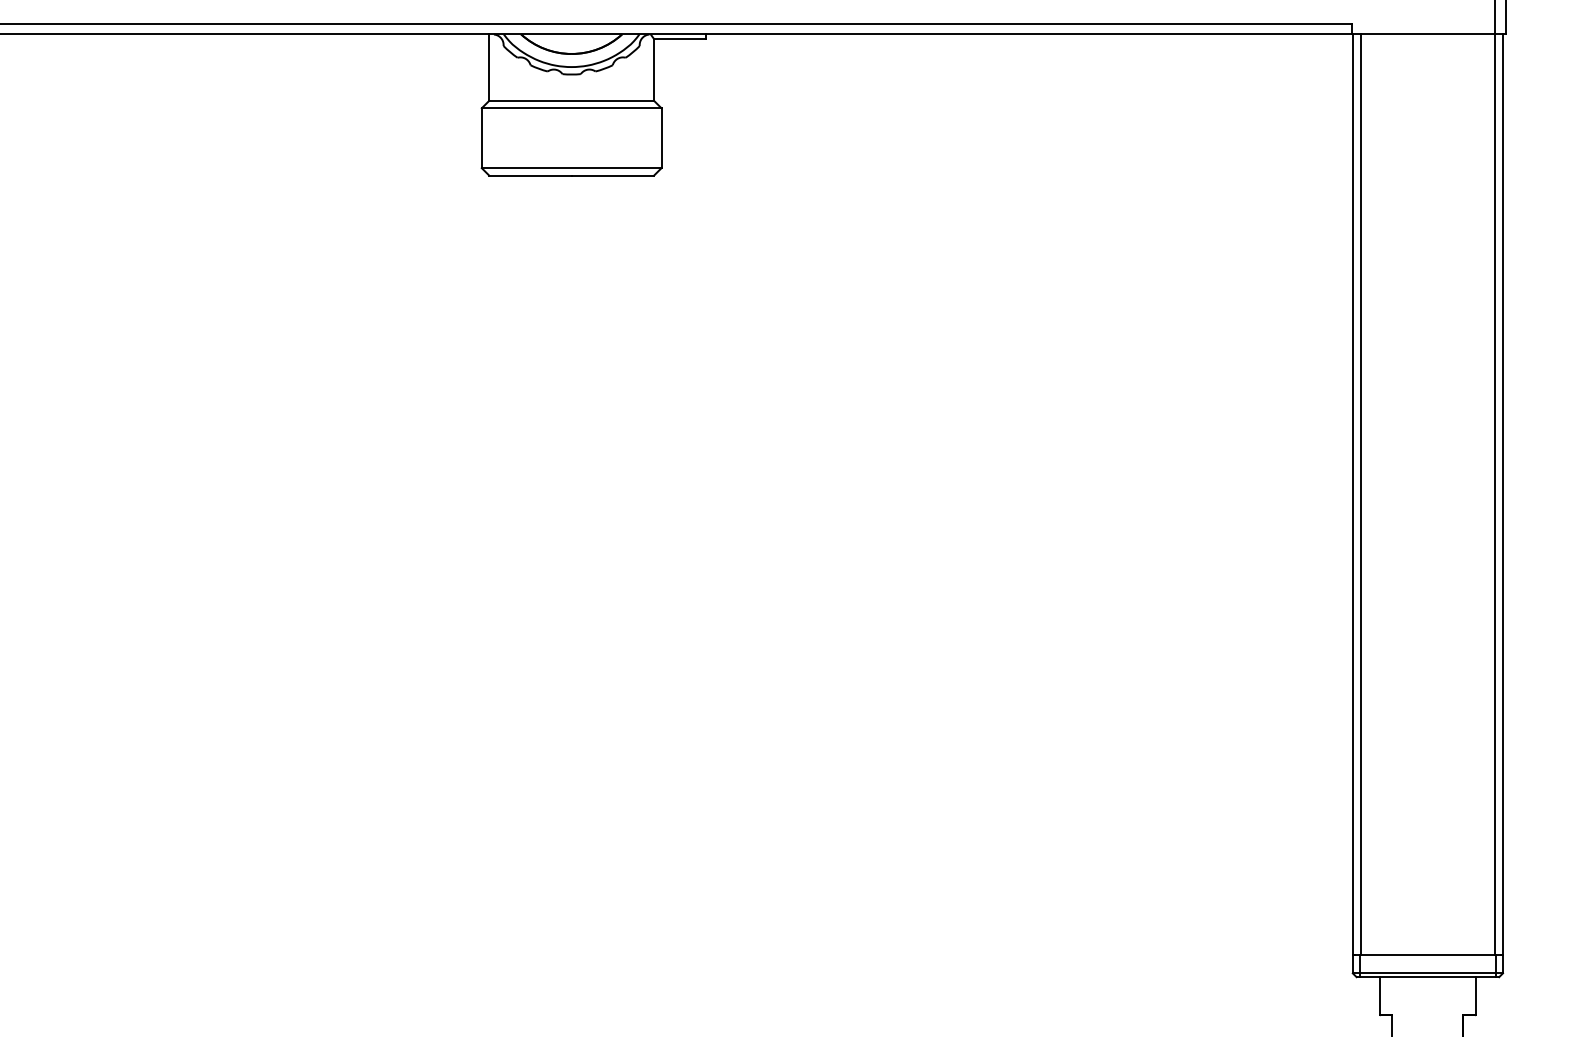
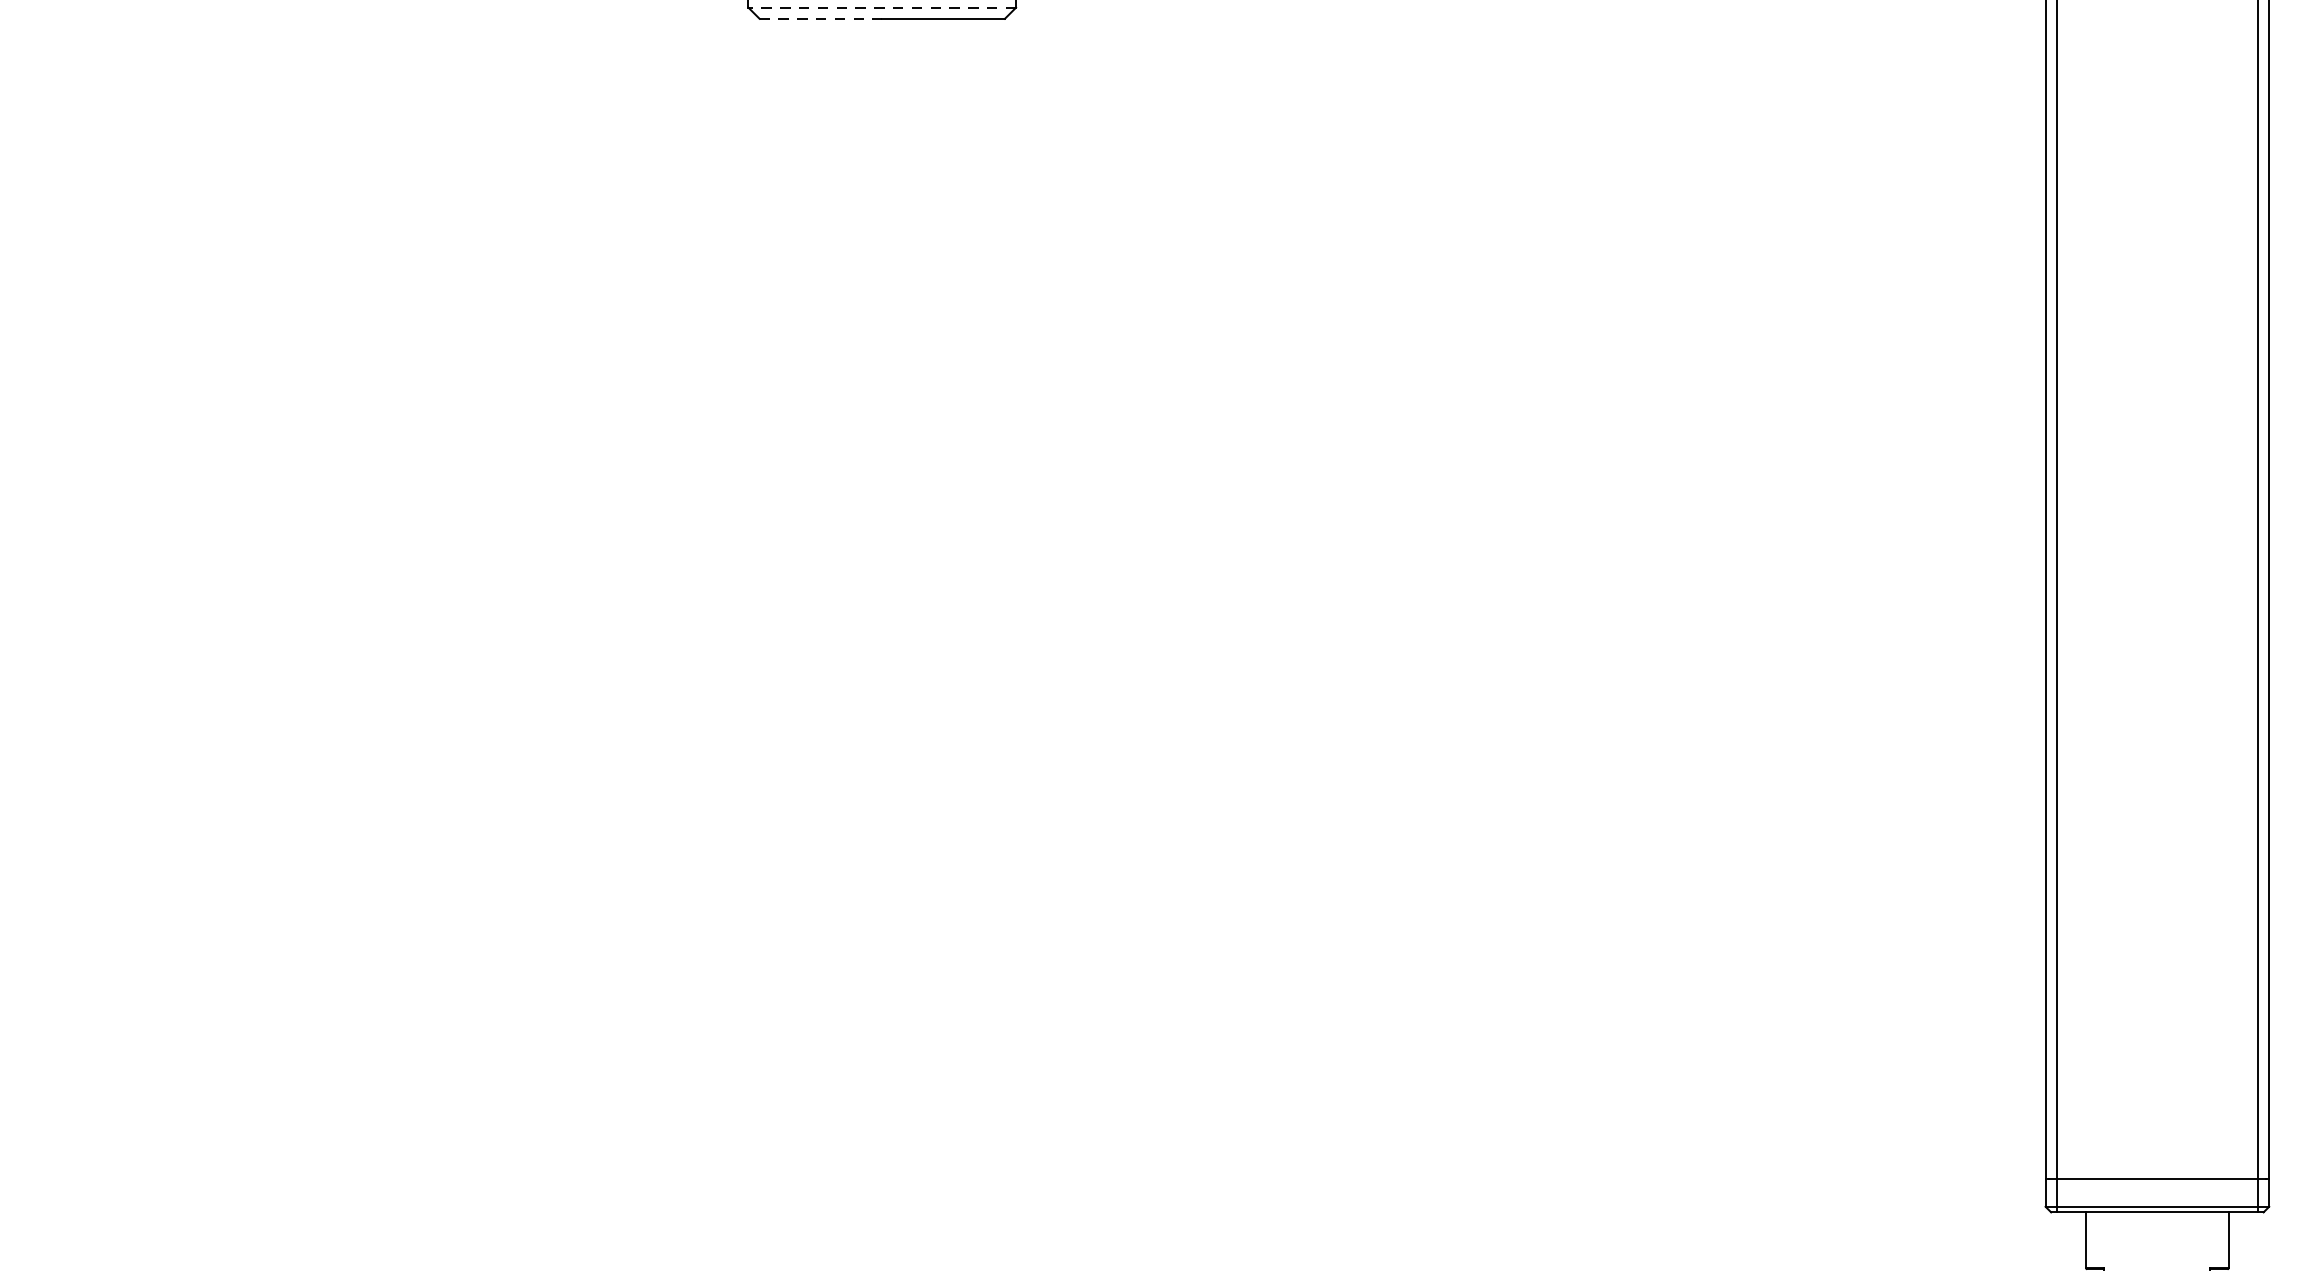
line: (571, 168) -> (882, 8), solid -> dashed
line: (530, 175) -> (820, 18), solid -> dashed

